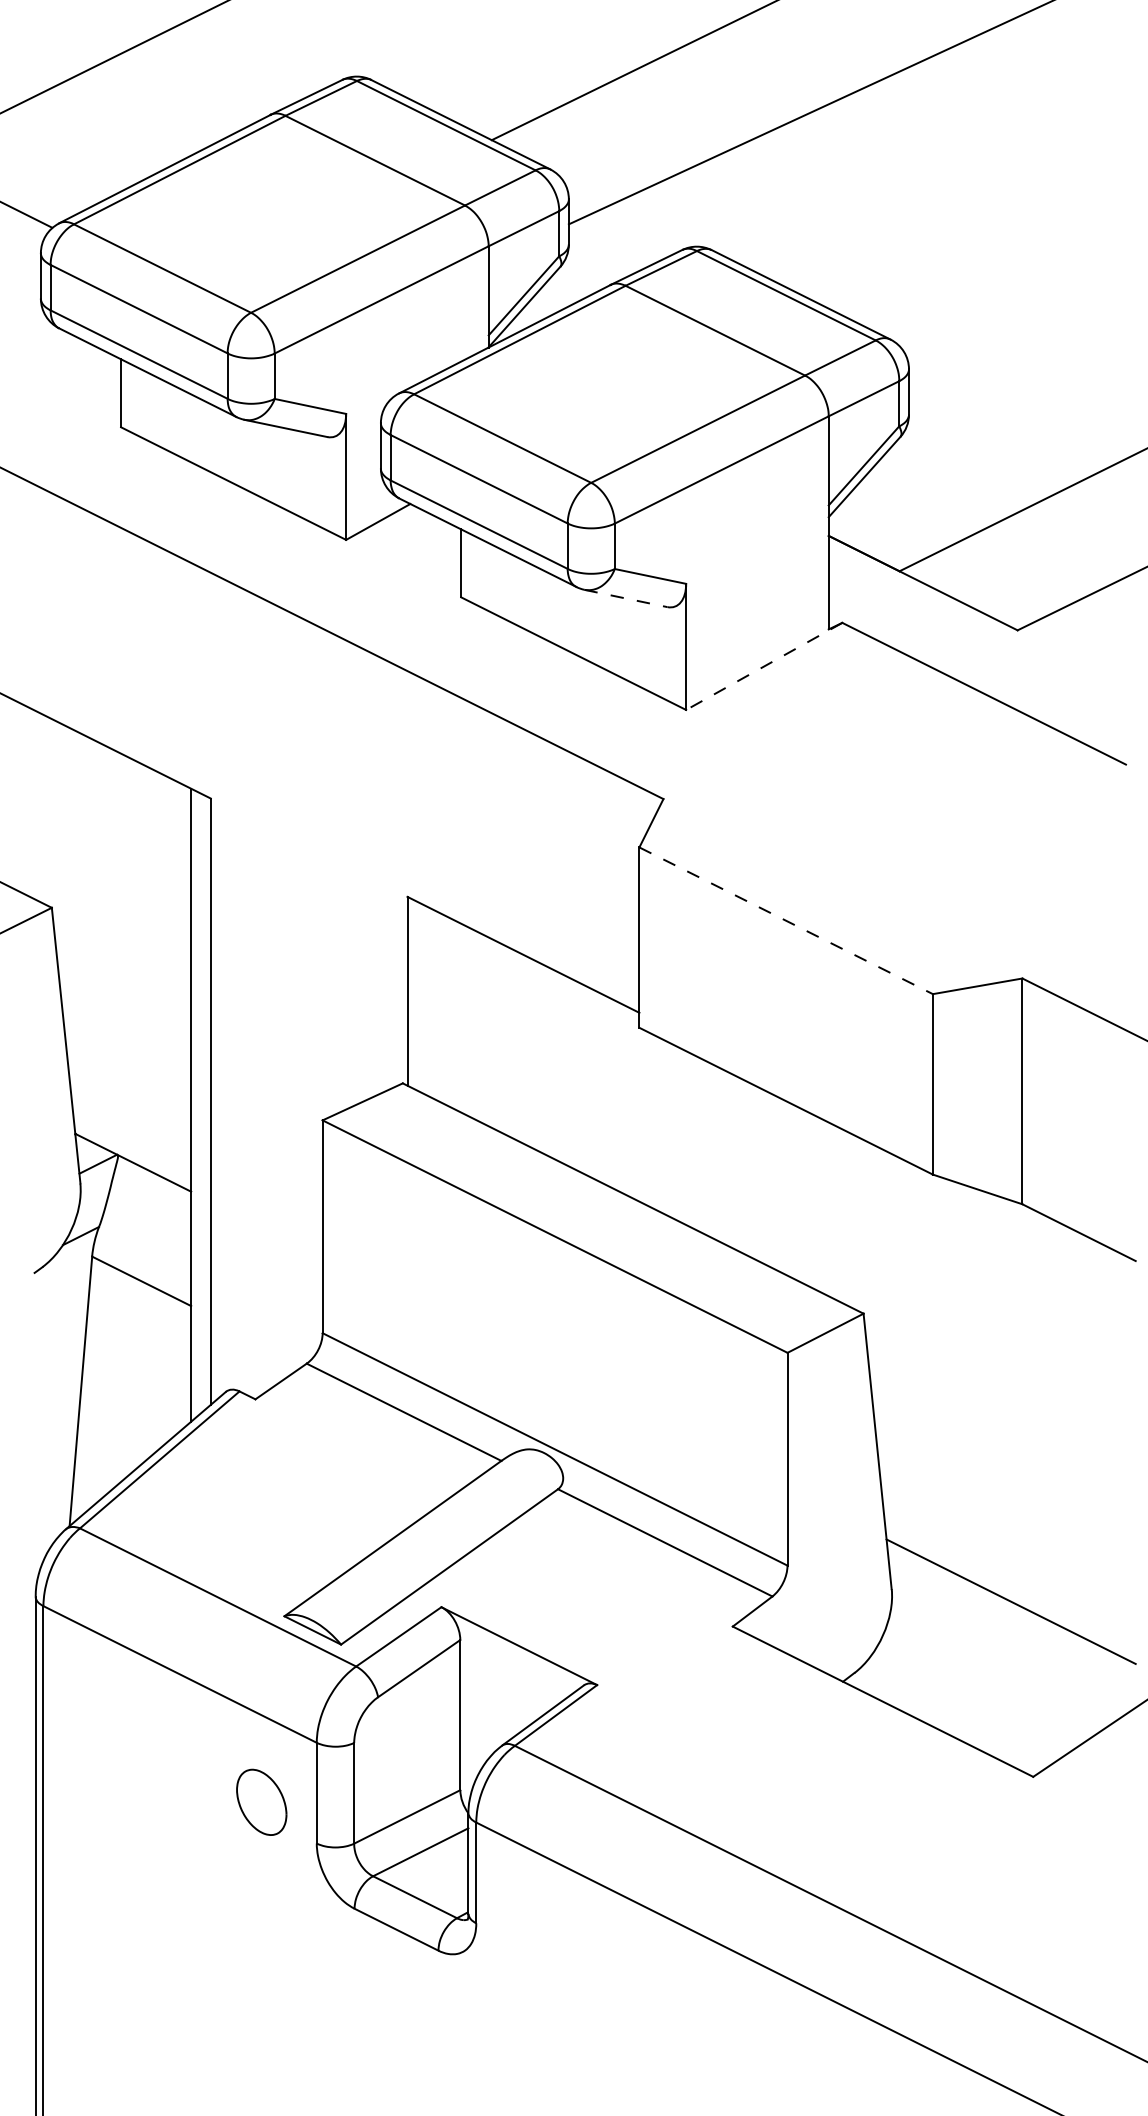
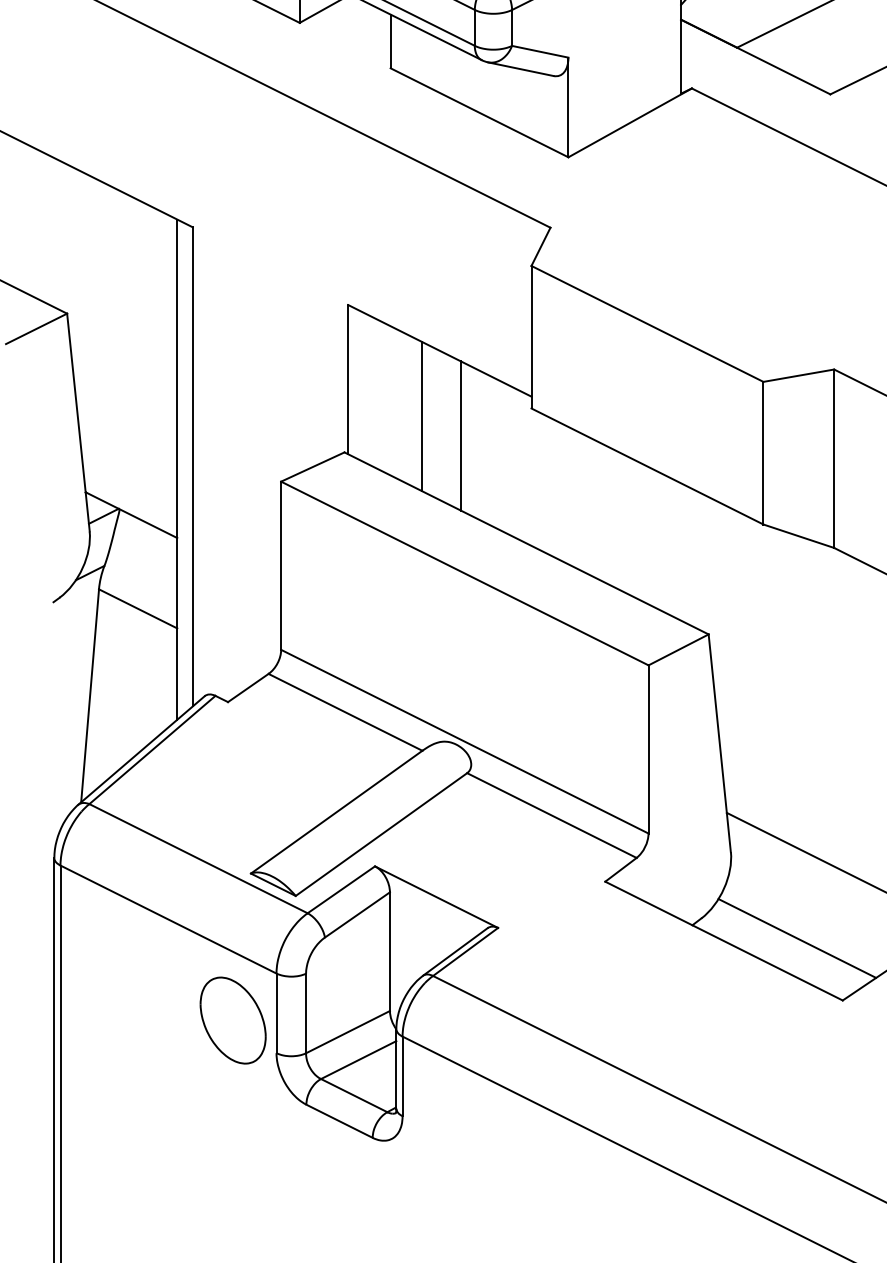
line: (626, 598) -> (521, 69), dashed -> solid
line: (763, 666) -> (629, 122), dashed -> solid
line: (786, 921) -> (647, 324), dashed -> solid
line: (501, 1037) -> (422, 416), added
line: (550, 1062) -> (461, 435), added
line: (975, 1698) -> (797, 938), added
part: (261, 1802) -> (232, 1020), size x1.67

